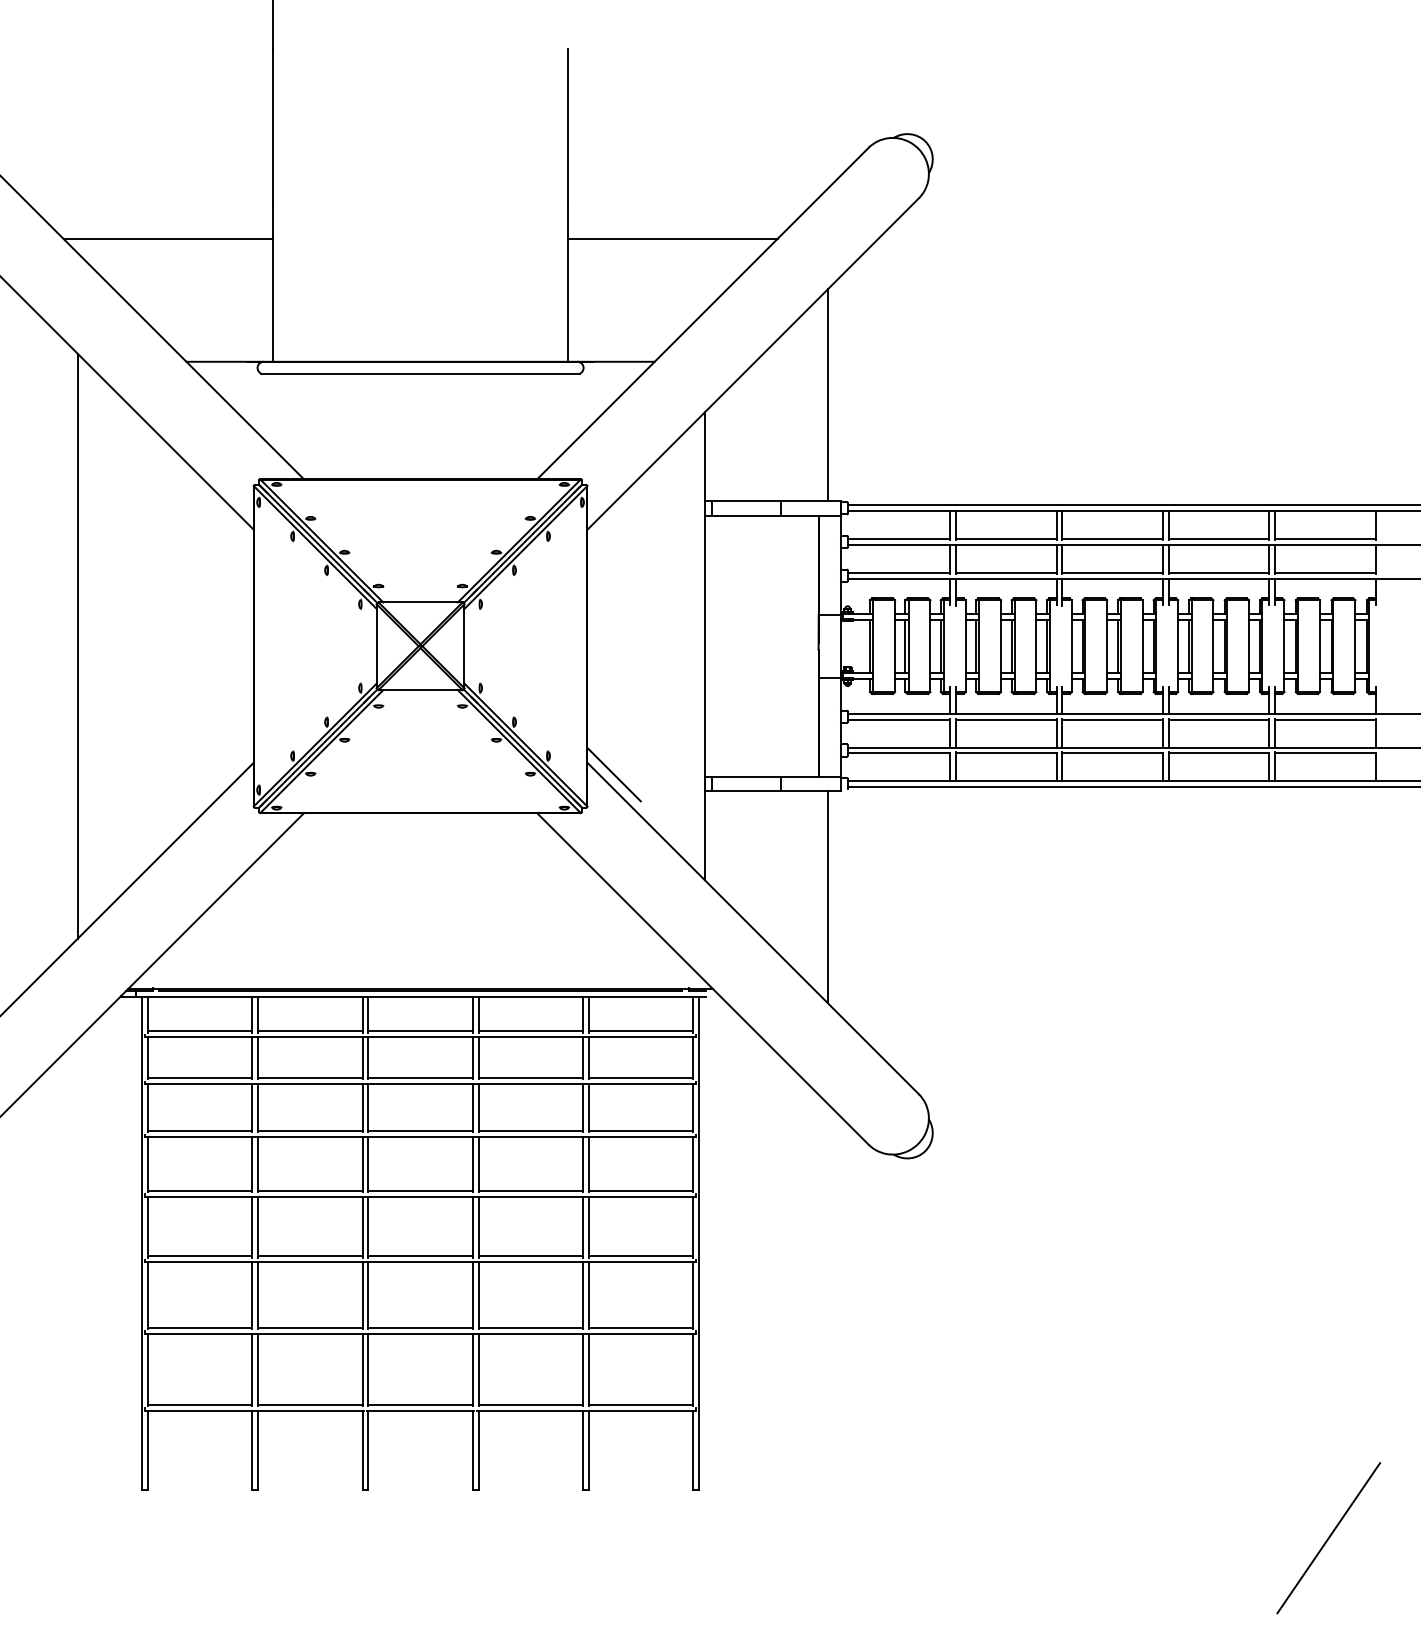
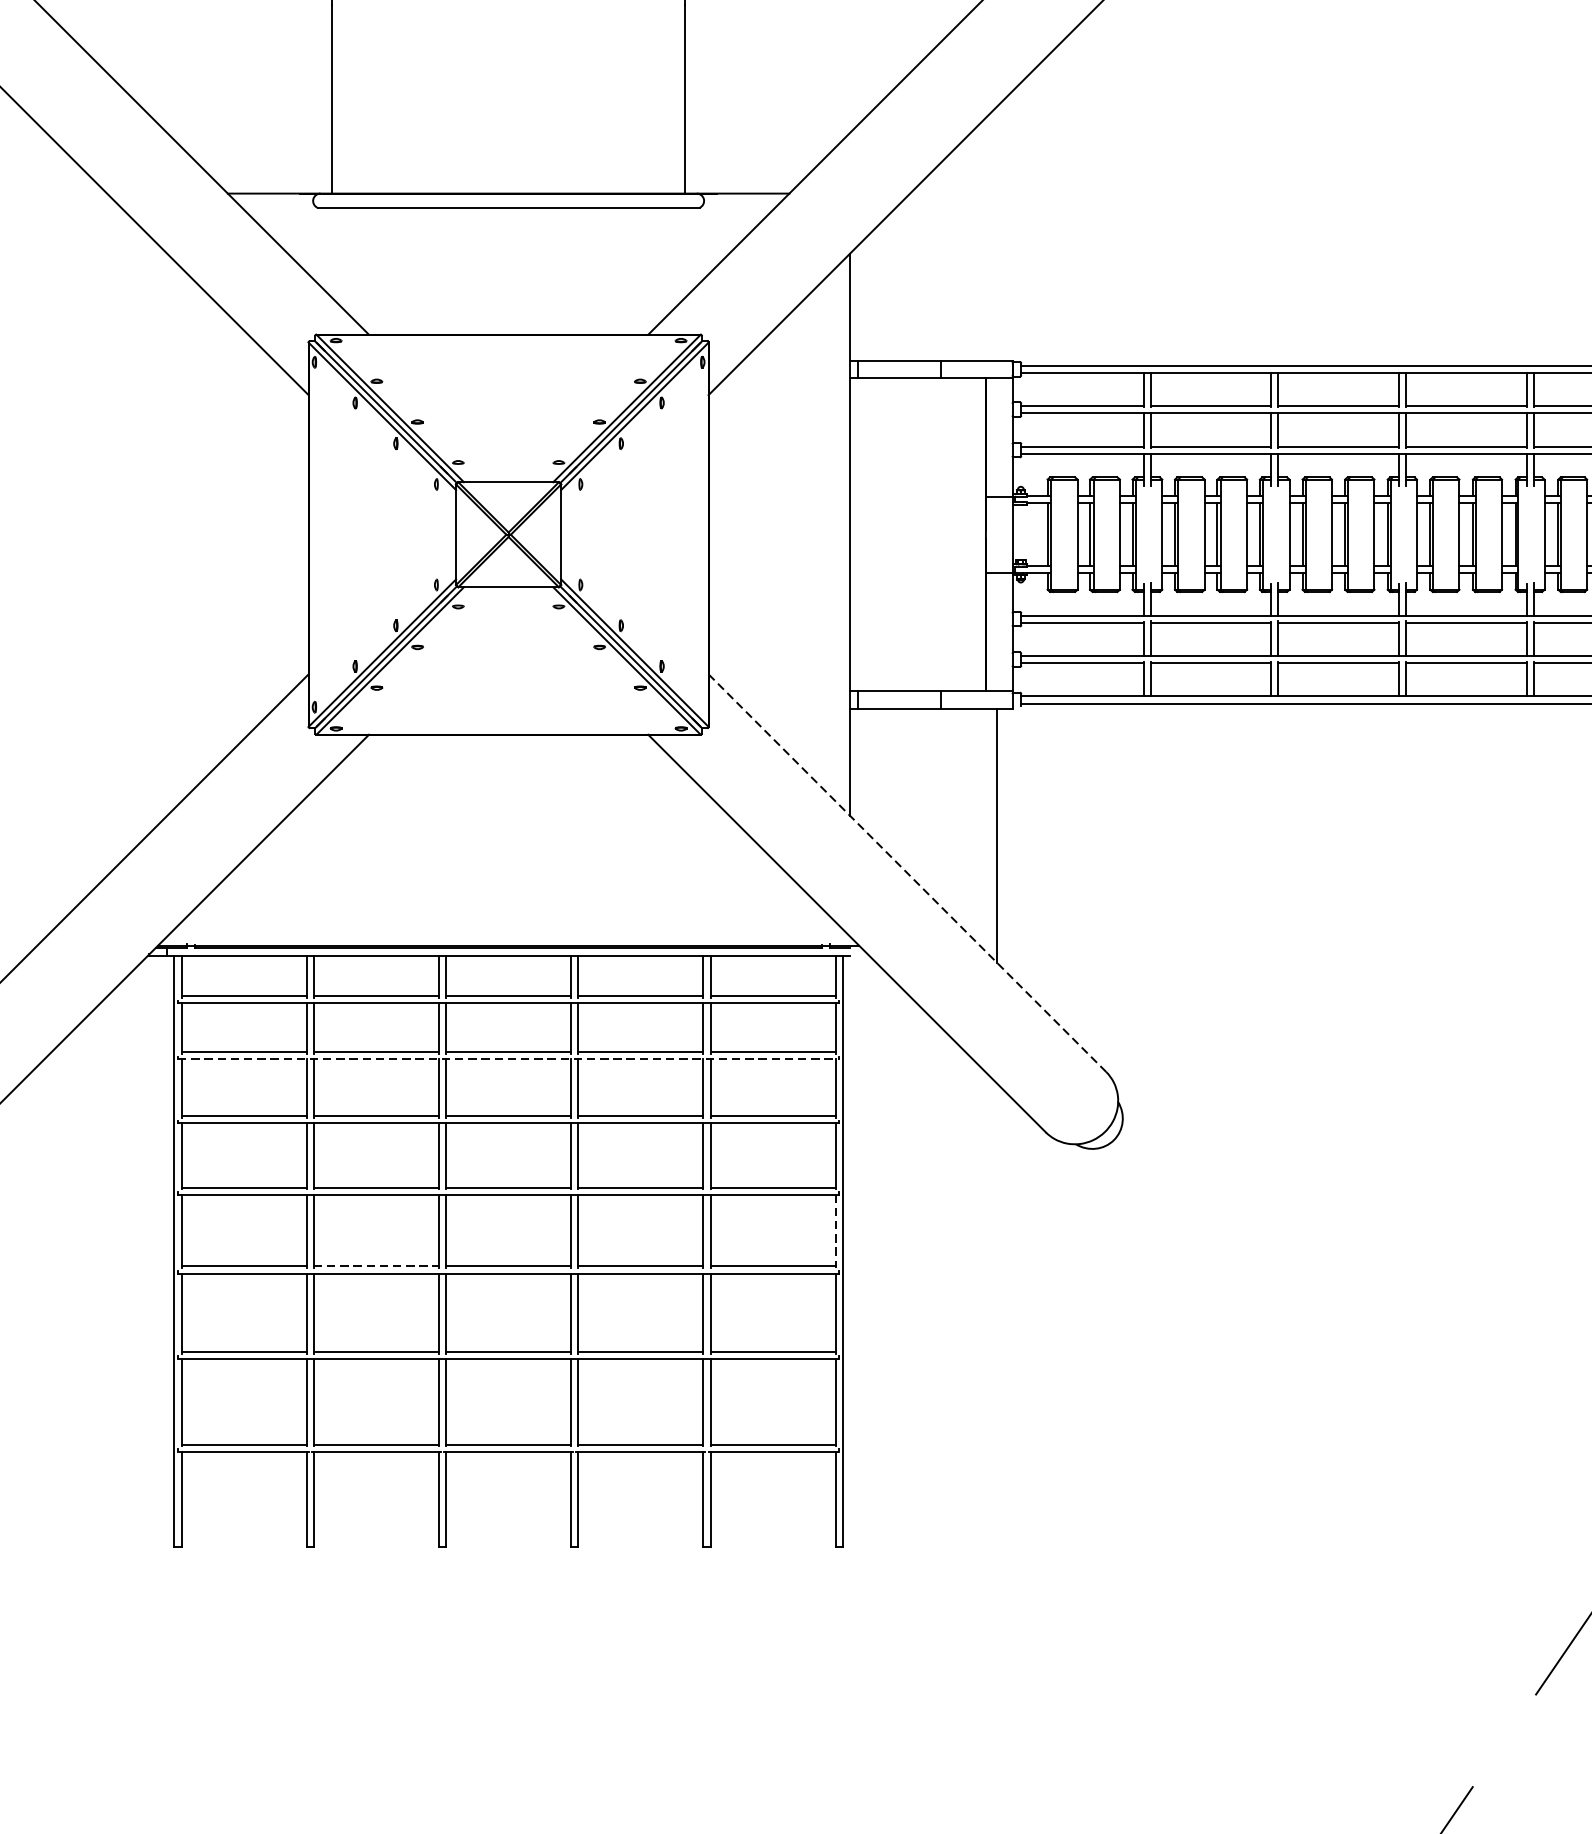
line: (168, 238) -> (206, 45), removed
line: (672, 238) -> (810, 45), removed
line: (828, 394) -> (997, 232), removed
line: (77, 645) -> (97, 533), removed
line: (613, 774) -> (739, 688), removed
line: (753, 928) -> (907, 873), solid -> dashed
line: (420, 1083) -> (508, 1059), solid -> dashed
line: (693, 1227) -> (835, 1231), solid -> dashed
line: (310, 1256) -> (376, 1266), solid -> dashed

